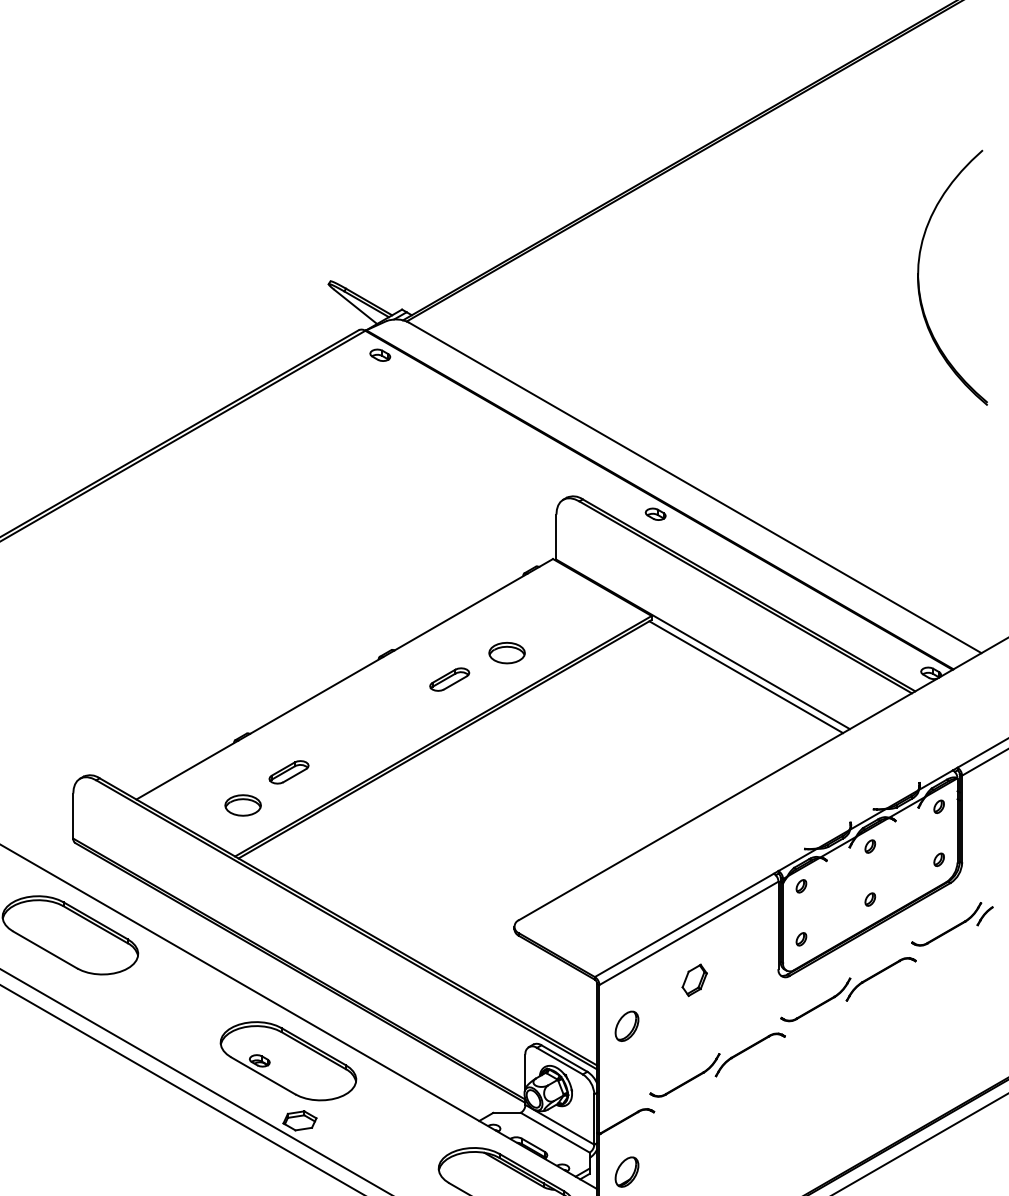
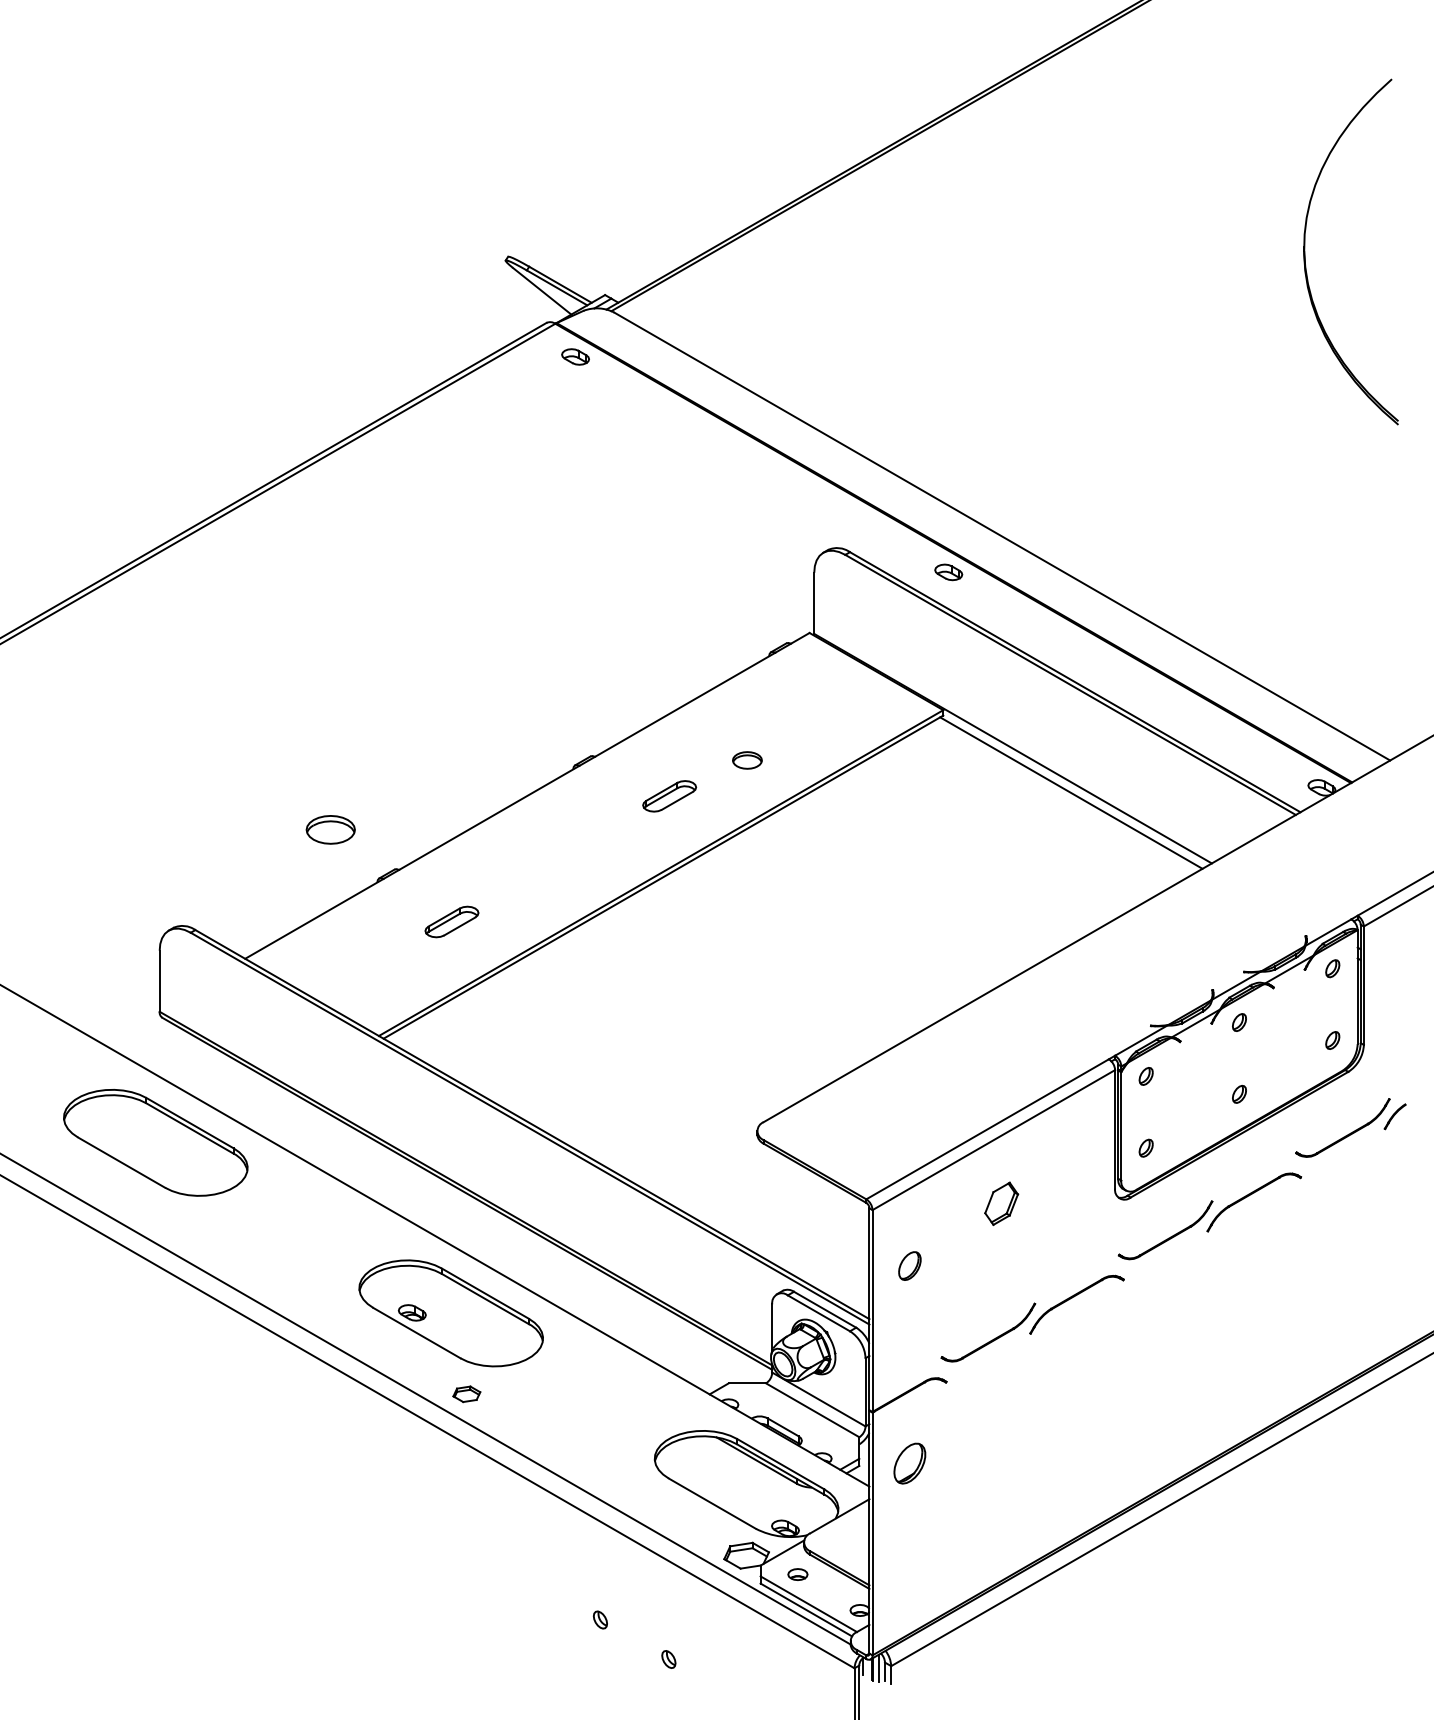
part: (507, 653) -> (747, 760), size x0.6
part: (242, 805) -> (330, 829), moved
part: (626, 1025) -> (909, 1265), size x0.7
part: (299, 1121) -> (466, 1394), size x0.6

